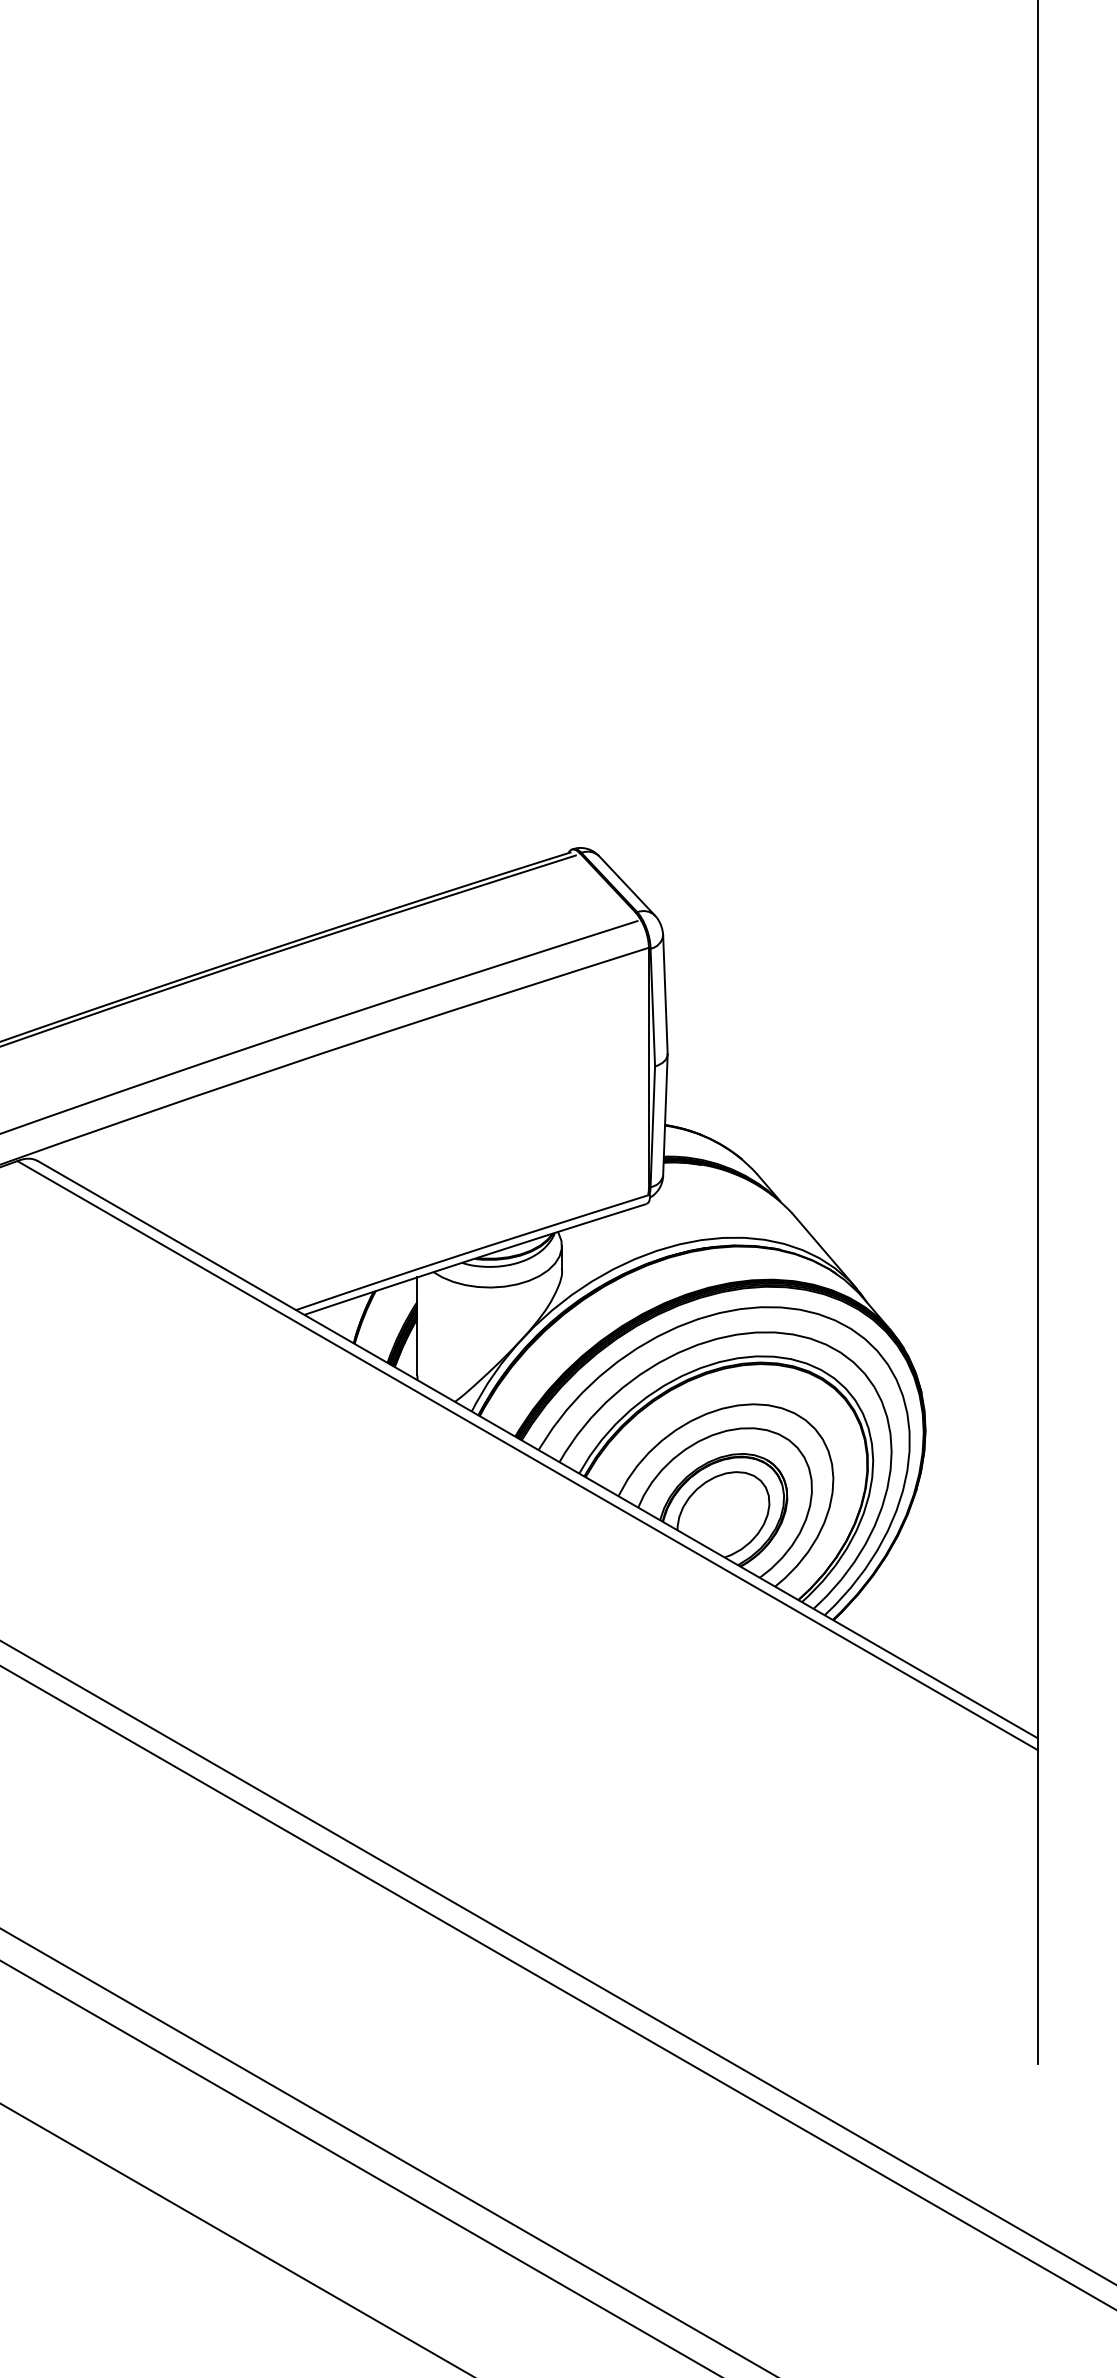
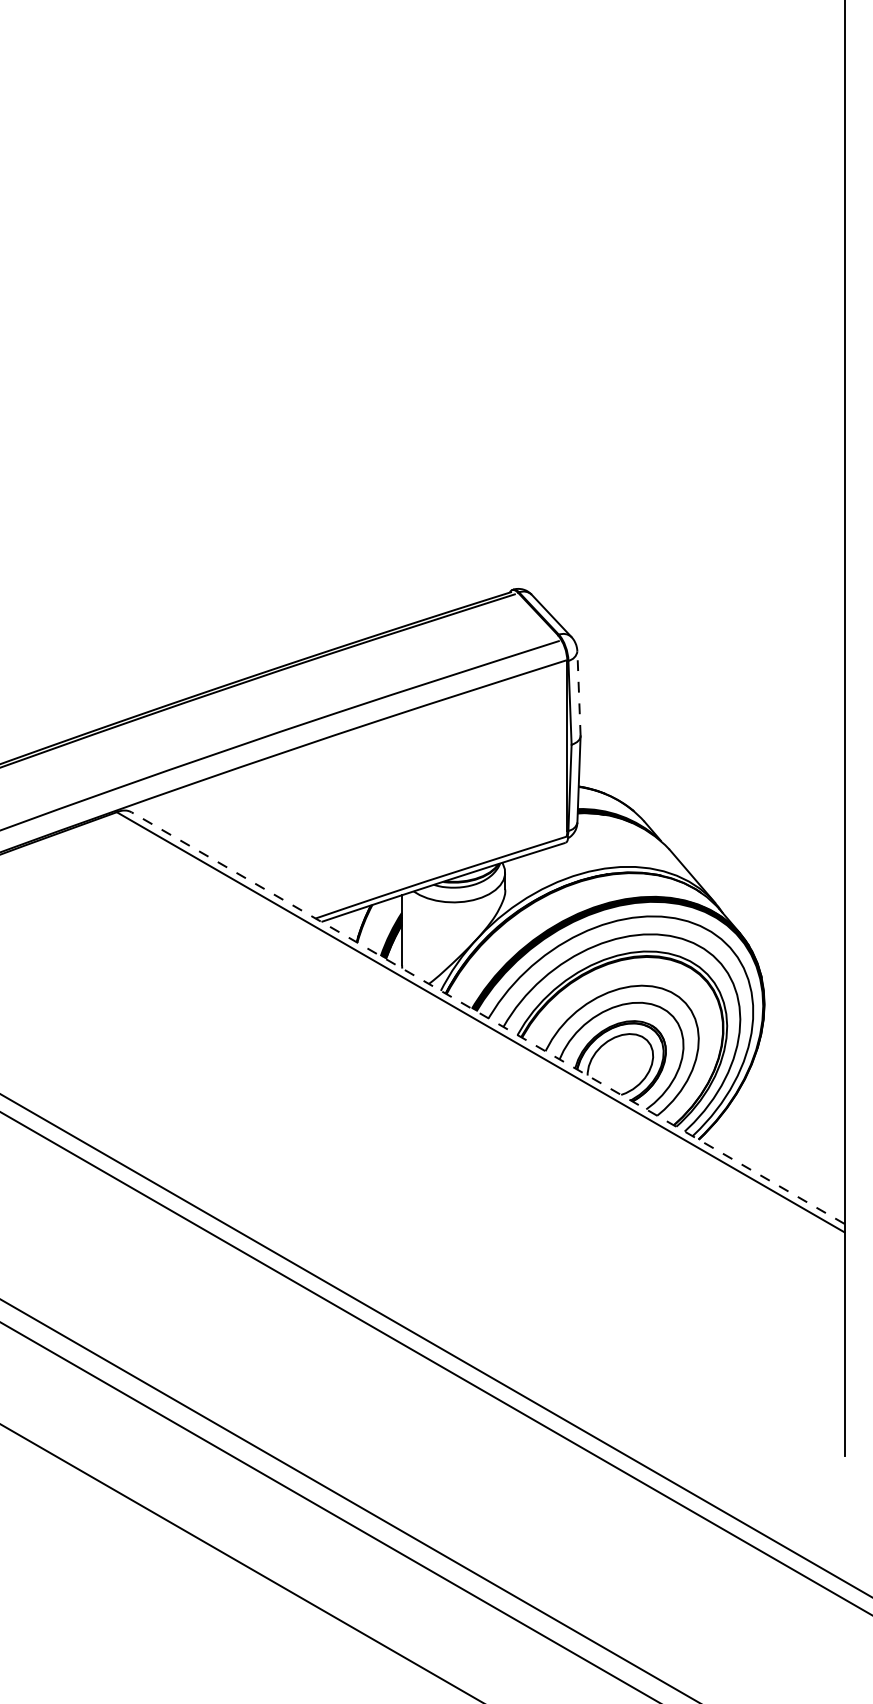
line: (664, 994) -> (578, 693), solid -> dashed
line: (538, 1450) -> (488, 1018), solid -> dashed

